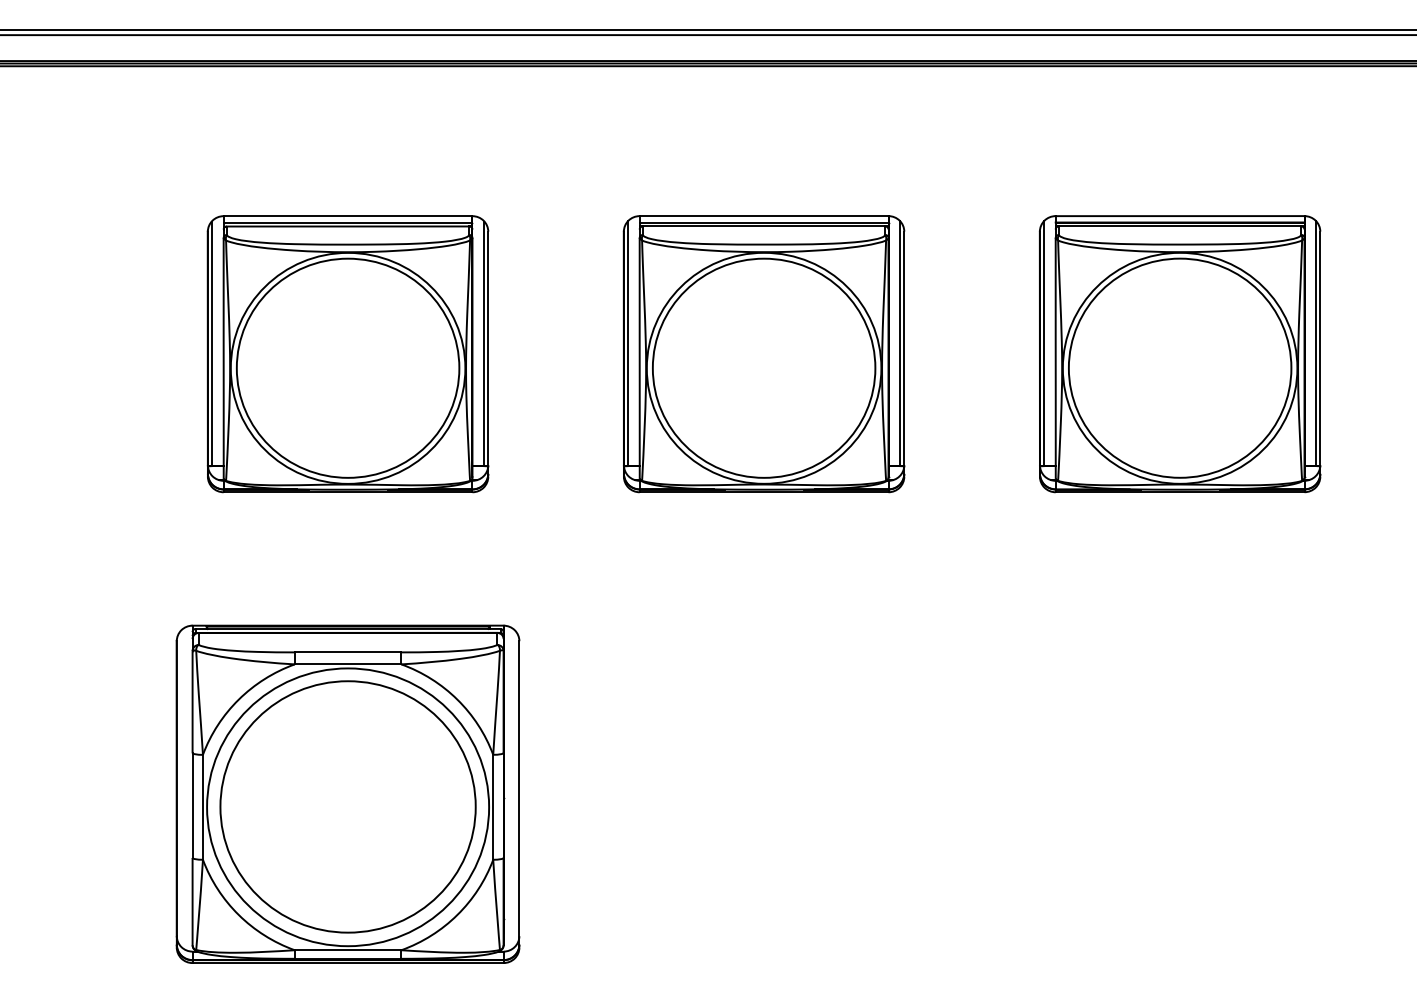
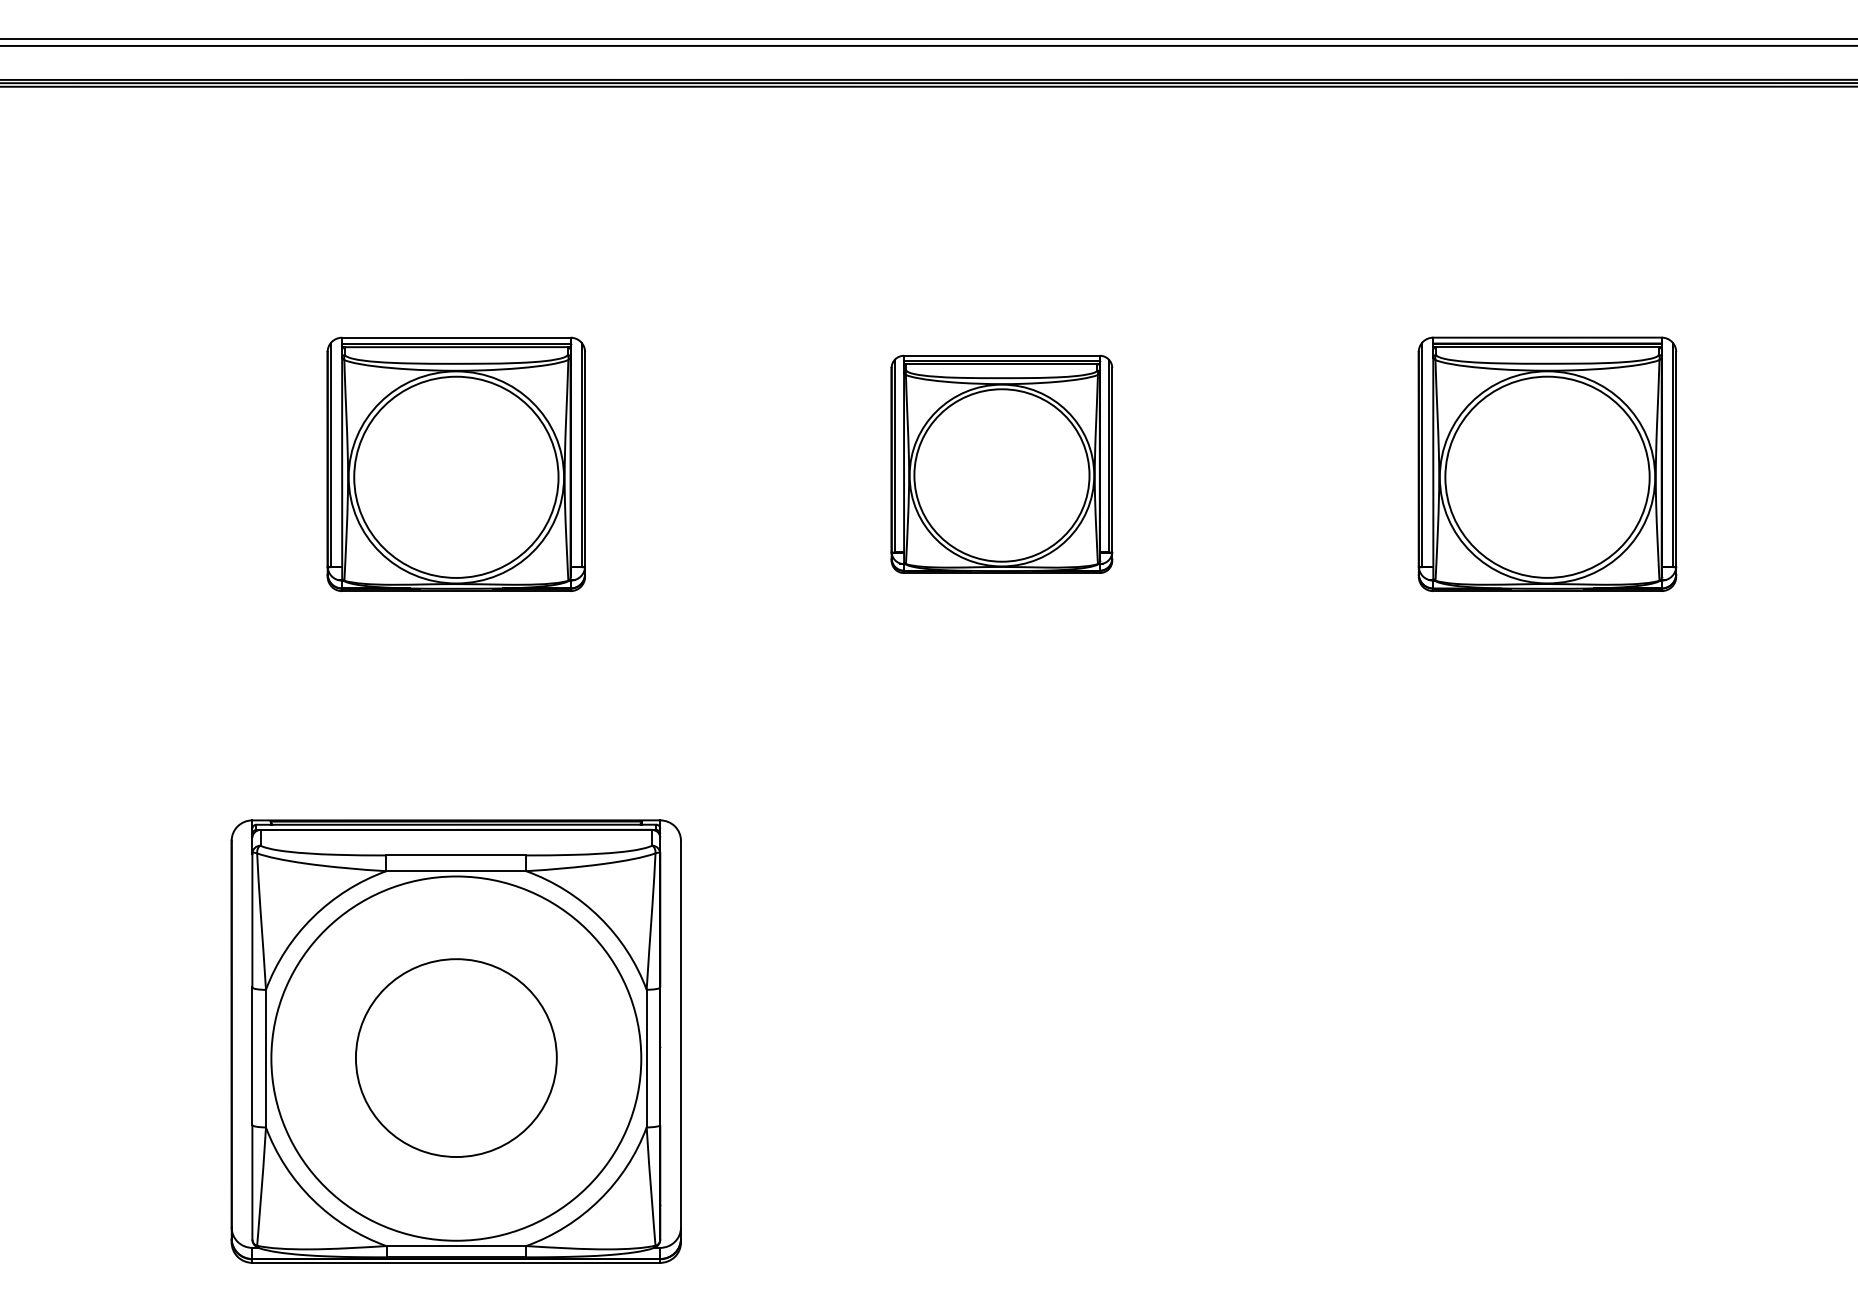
part: (348, 354) -> (456, 464), size x0.7
part: (763, 354) -> (1001, 464), size x0.6
part: (1180, 354) -> (1547, 464), size x0.7
part: (348, 806) -> (456, 1057), size x0.6

